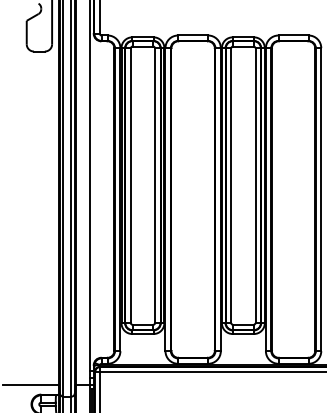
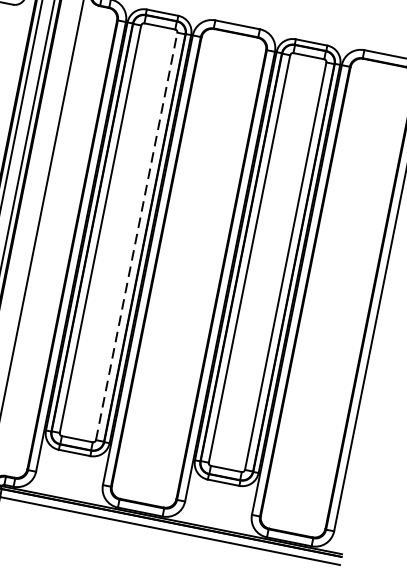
line: (155, 185) -> (137, 236), solid -> dashed

